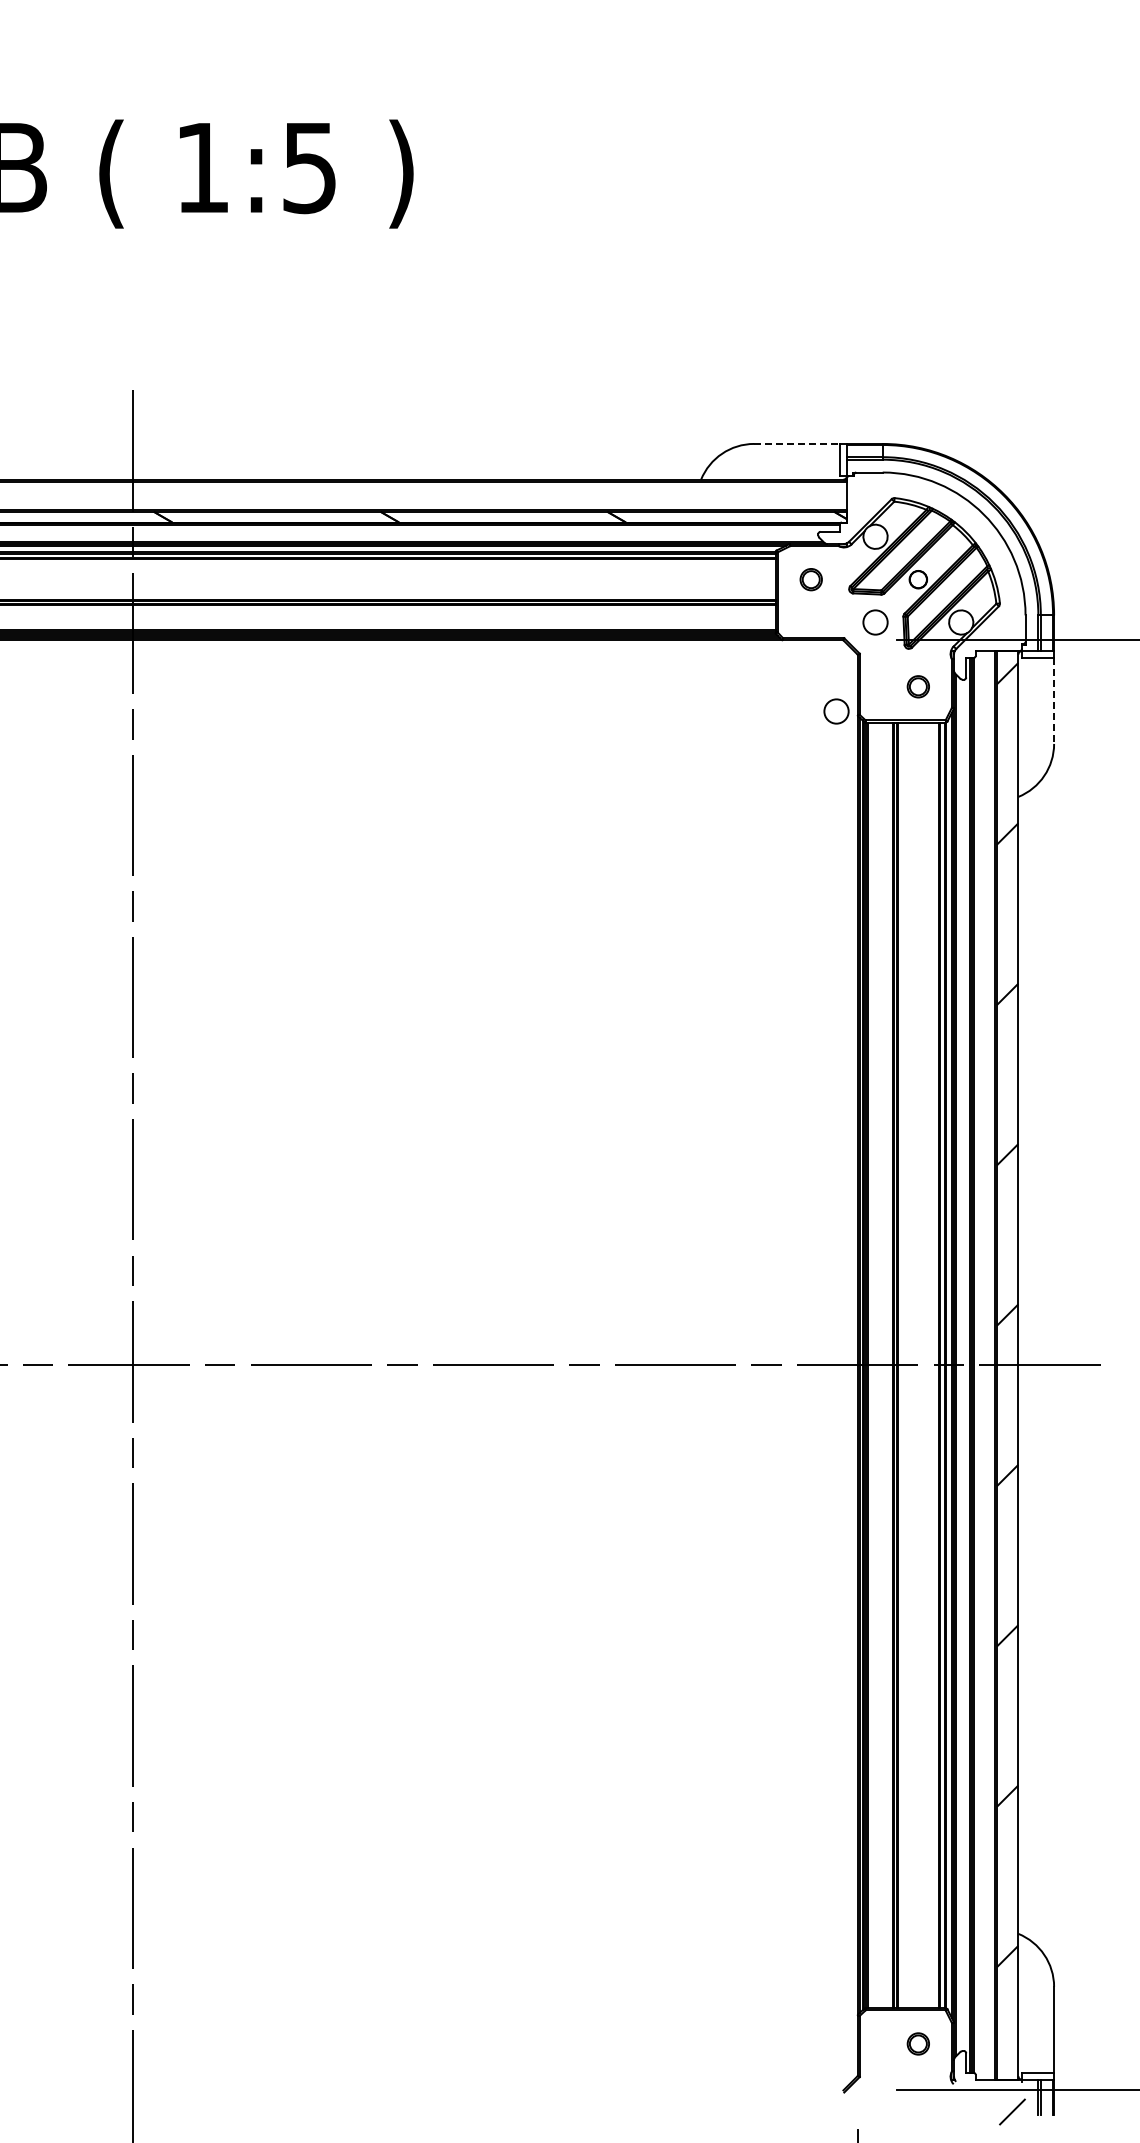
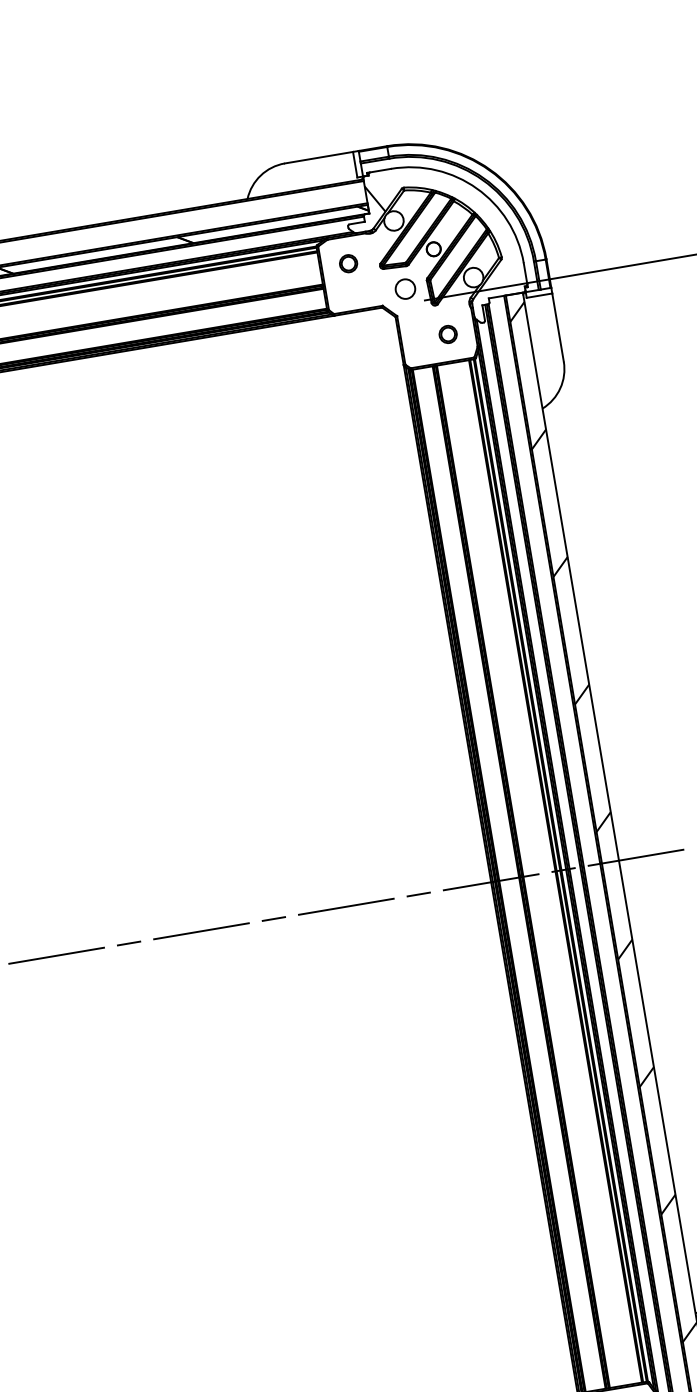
line: (796, 443) -> (318, 157), dashed -> solid
hatch: (856, 505) -> (374, 198), added
line: (1054, 701) -> (558, 327), dashed -> solid
circle: (836, 711) -> (386, 365), removed

